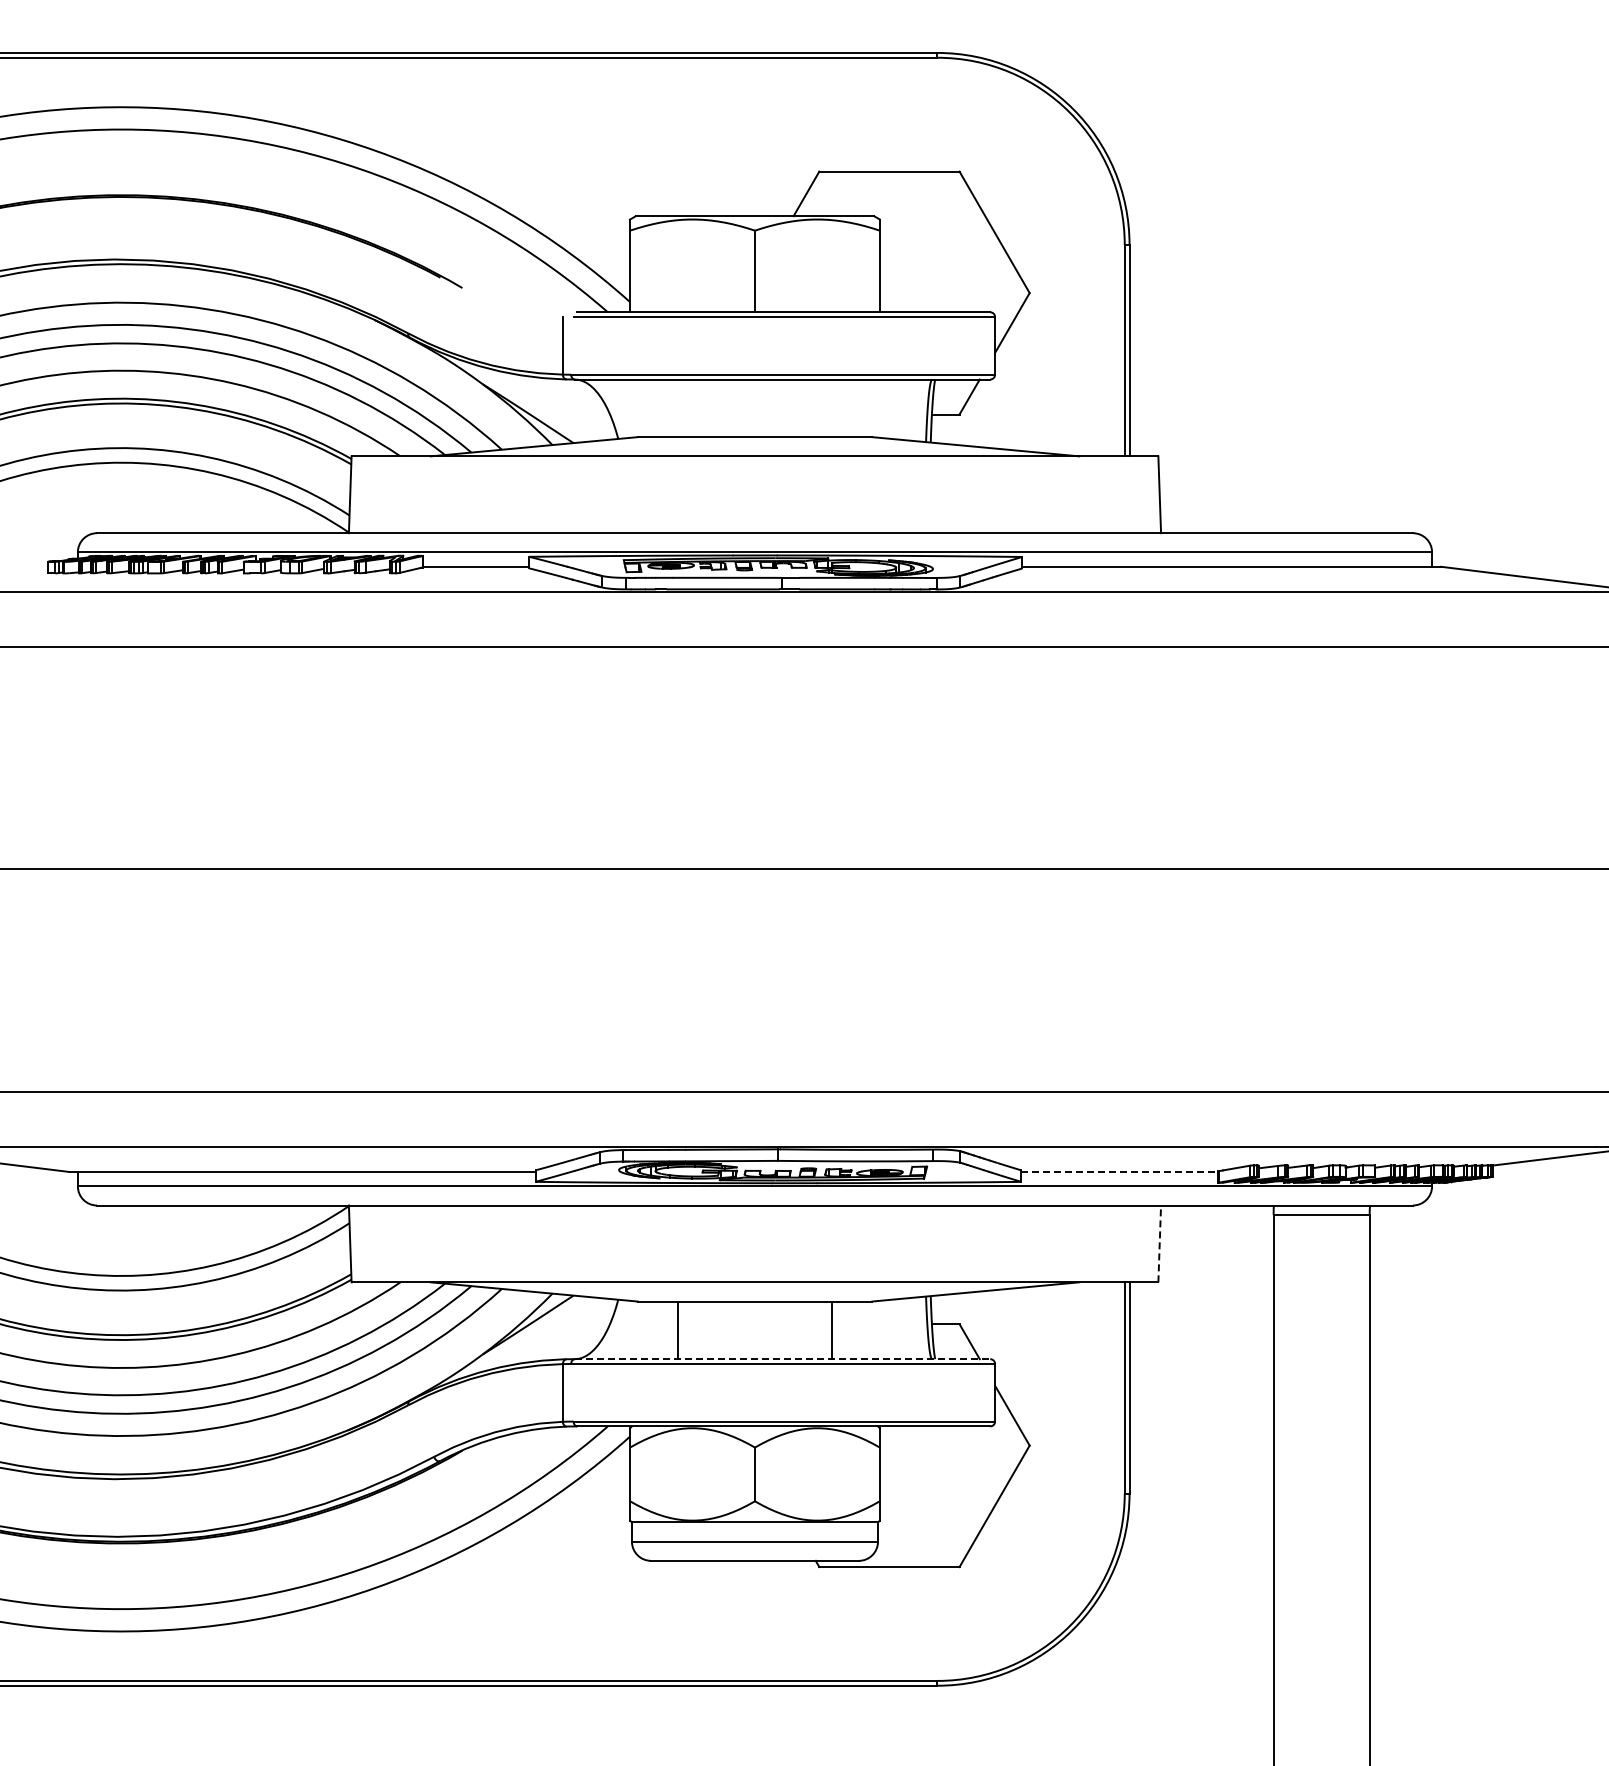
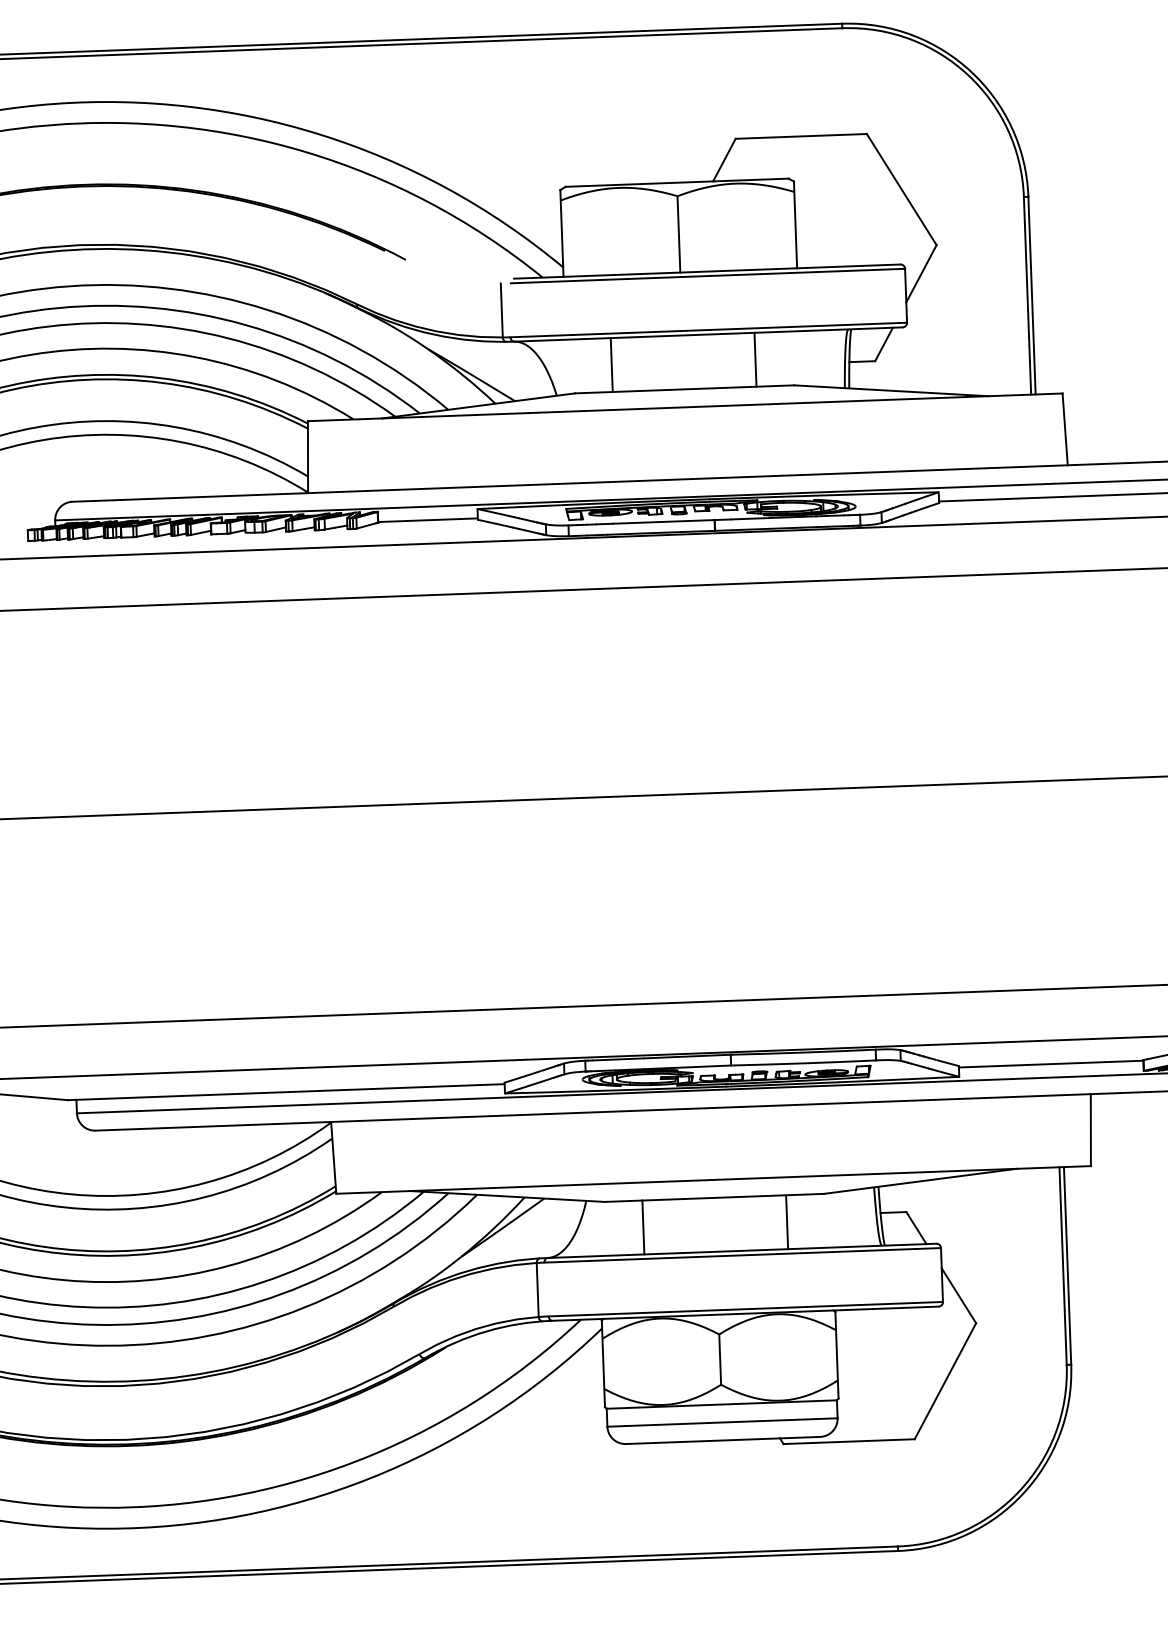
line: (678, 408) -> (612, 365), added
line: (831, 408) -> (755, 359), added
line: (1119, 1171) -> (1050, 1063), dashed -> solid
line: (1159, 1243) -> (1090, 1129), dashed -> solid
line: (782, 1359) -> (741, 1251), dashed -> solid

